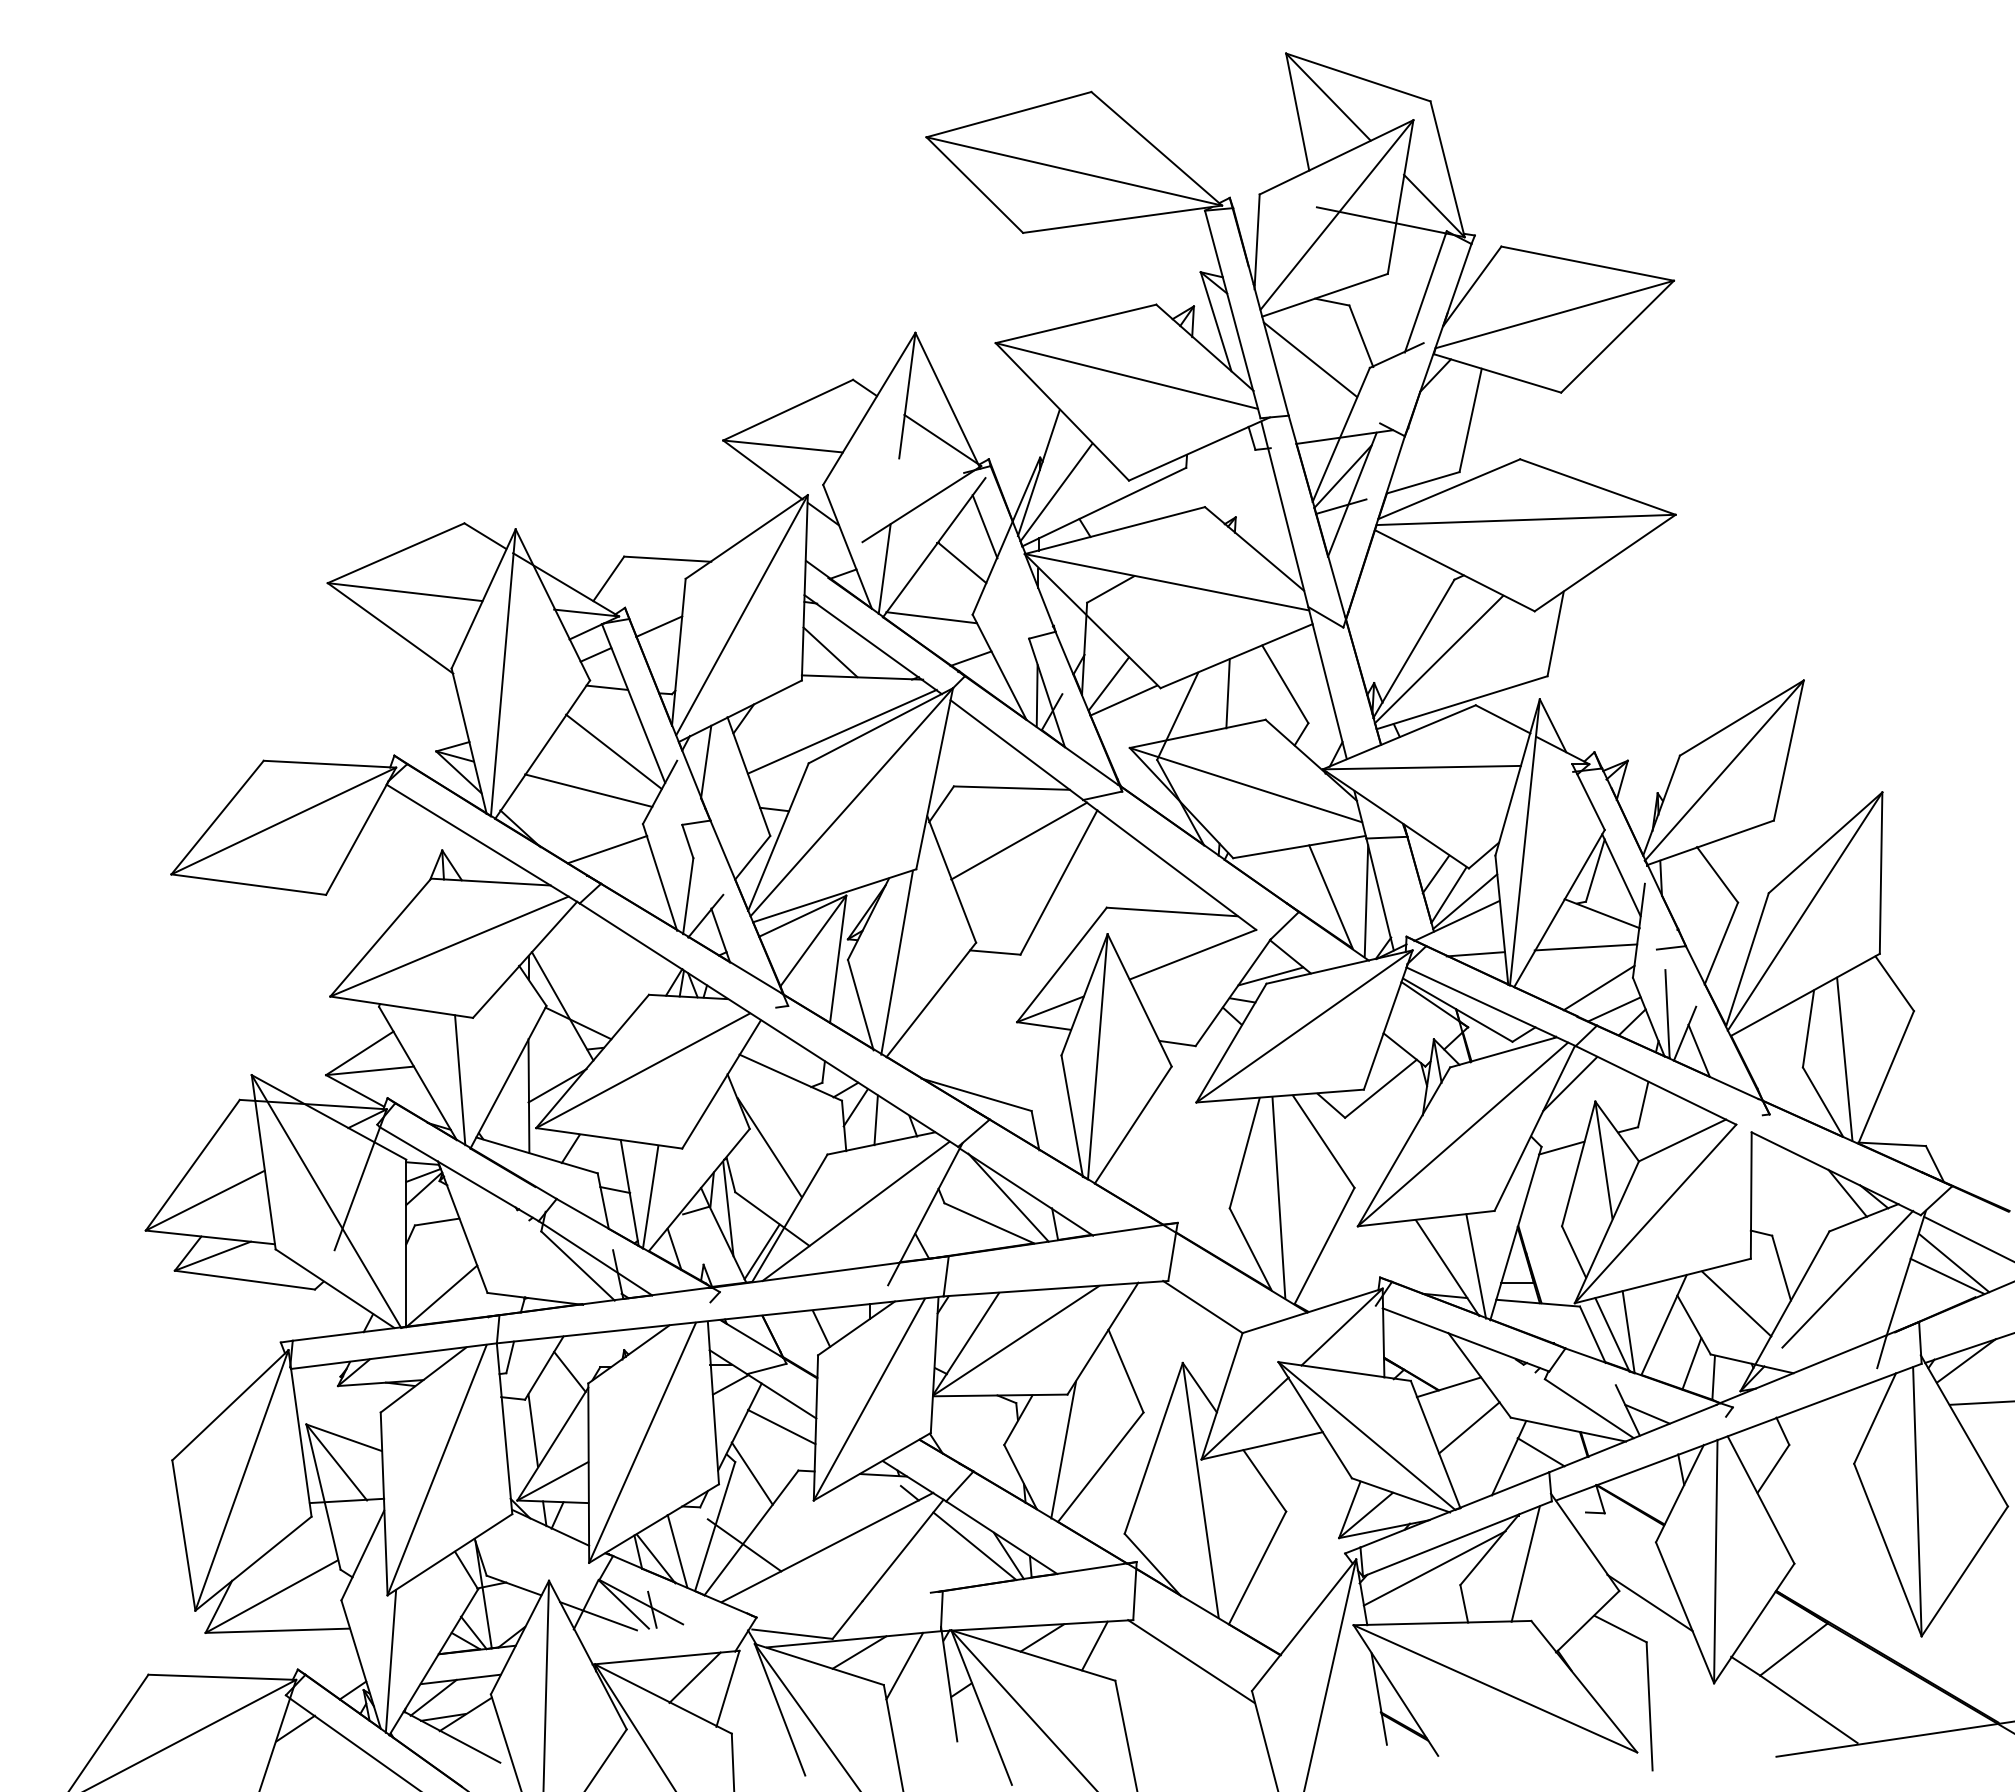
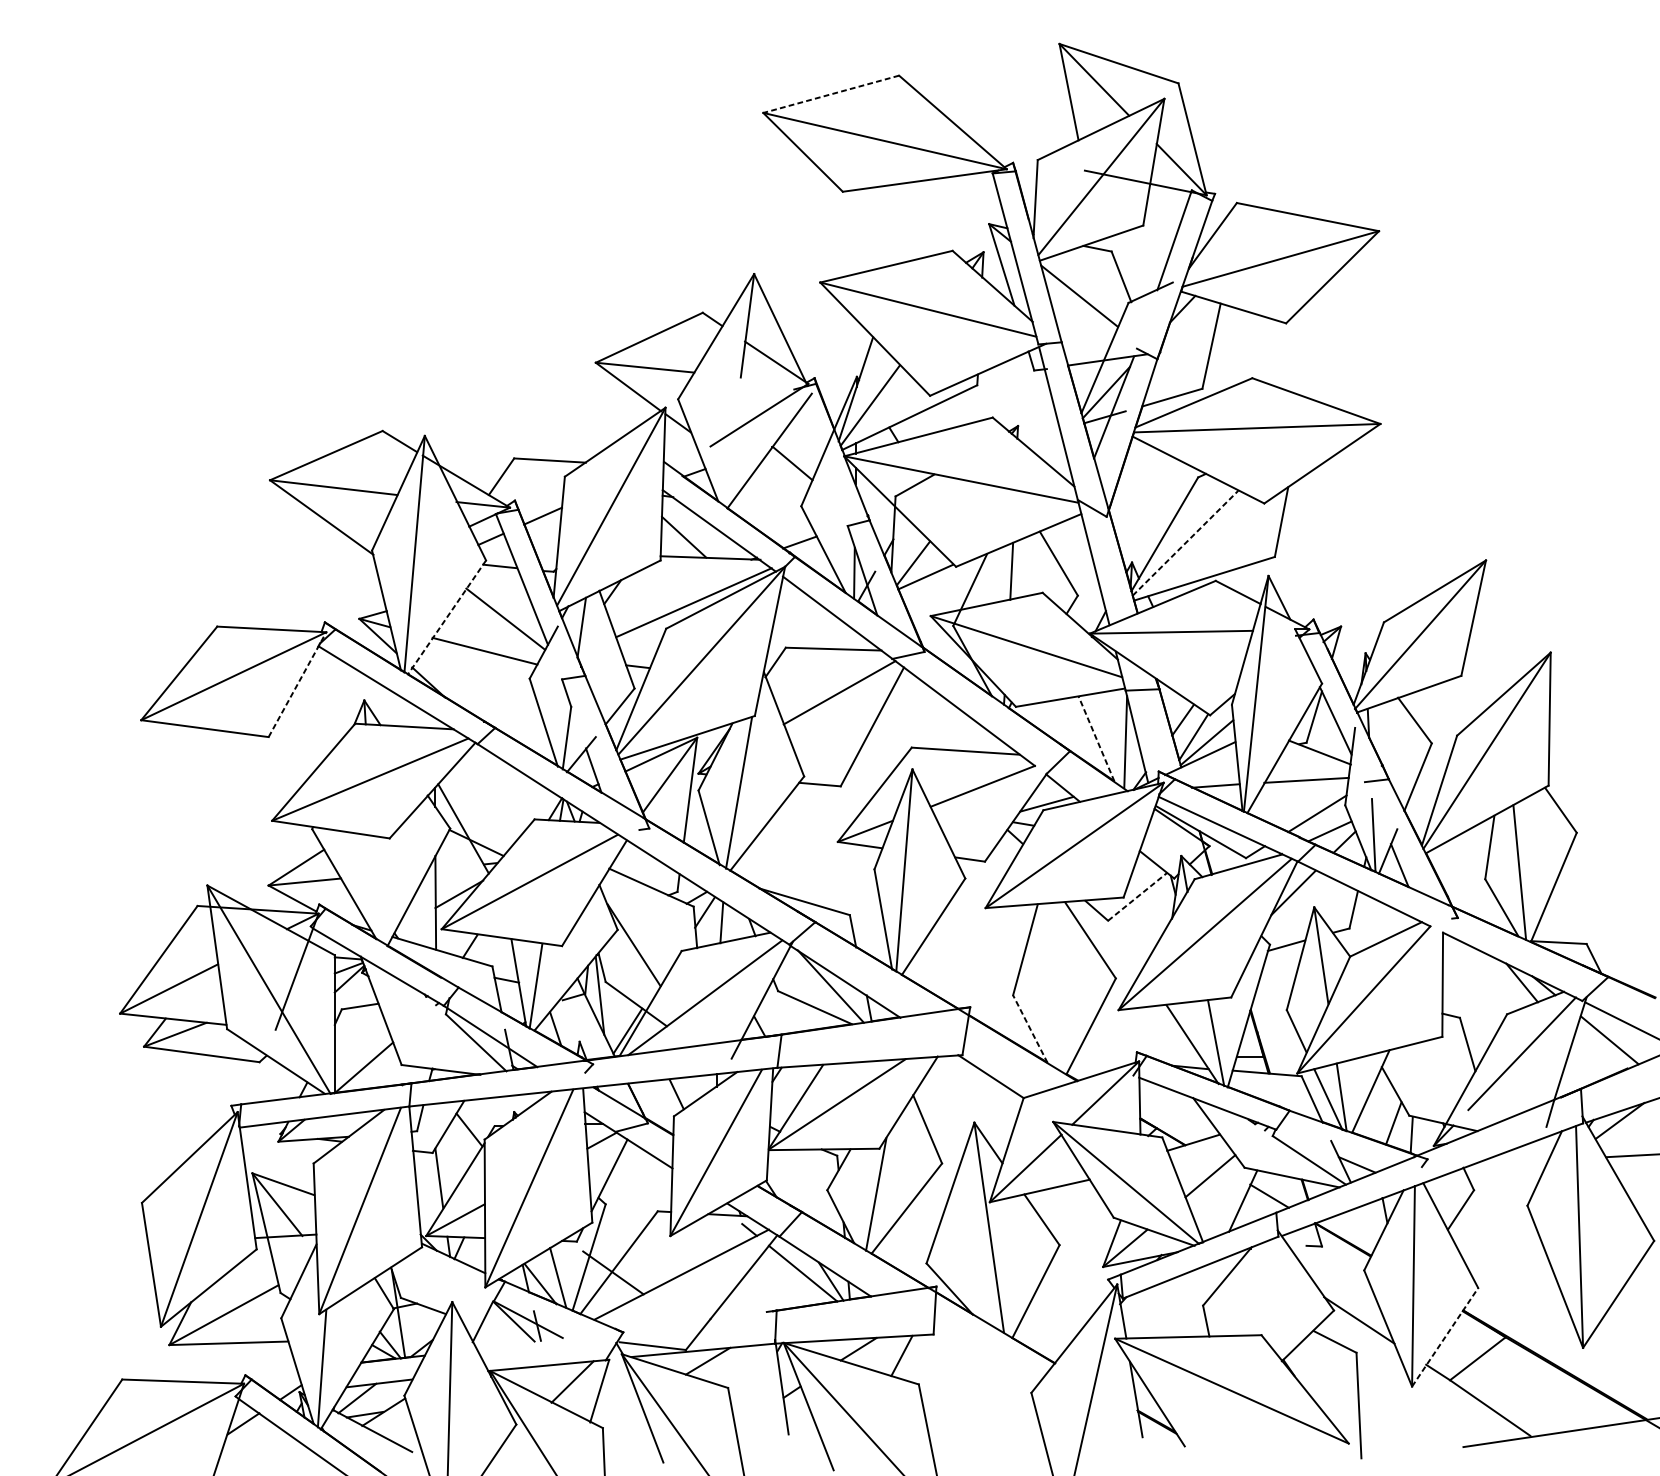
line: (1008, 114) -> (830, 94), solid -> dashed
line: (984, 526) -> (811, 433), removed
line: (884, 568) -> (728, 468), removed
line: (931, 617) -> (767, 508), removed
line: (1439, 659) -> (1185, 543), solid -> dashed
line: (542, 749) -> (446, 617), solid -> dashed
line: (361, 831) -> (297, 684), solid -> dashed
line: (607, 849) -> (500, 699), removed
line: (1330, 896) -> (1096, 738), solid -> dashed
line: (460, 1080) -> (379, 889), removed
line: (1381, 1088) -> (1138, 896), solid -> dashed
line: (1278, 1197) -> (1053, 986), removed
line: (1250, 1248) -> (1030, 1028), solid -> dashed
line: (1947, 1275) -> (1604, 1050), removed
line: (1736, 1303) -> (1430, 1073), removed
line: (781, 1426) -> (643, 1175), removed
line: (751, 1473) -> (619, 1213), removed
line: (1525, 1563) -> (1256, 1287), removed
line: (1434, 1568) -> (1181, 1292), removed
line: (598, 1616) -> (493, 1331), removed
line: (1754, 1623) -> (1445, 1337), solid -> dashed
line: (1191, 1661) -> (981, 1368), removed
line: (904, 1665) -> (745, 1371), removed

